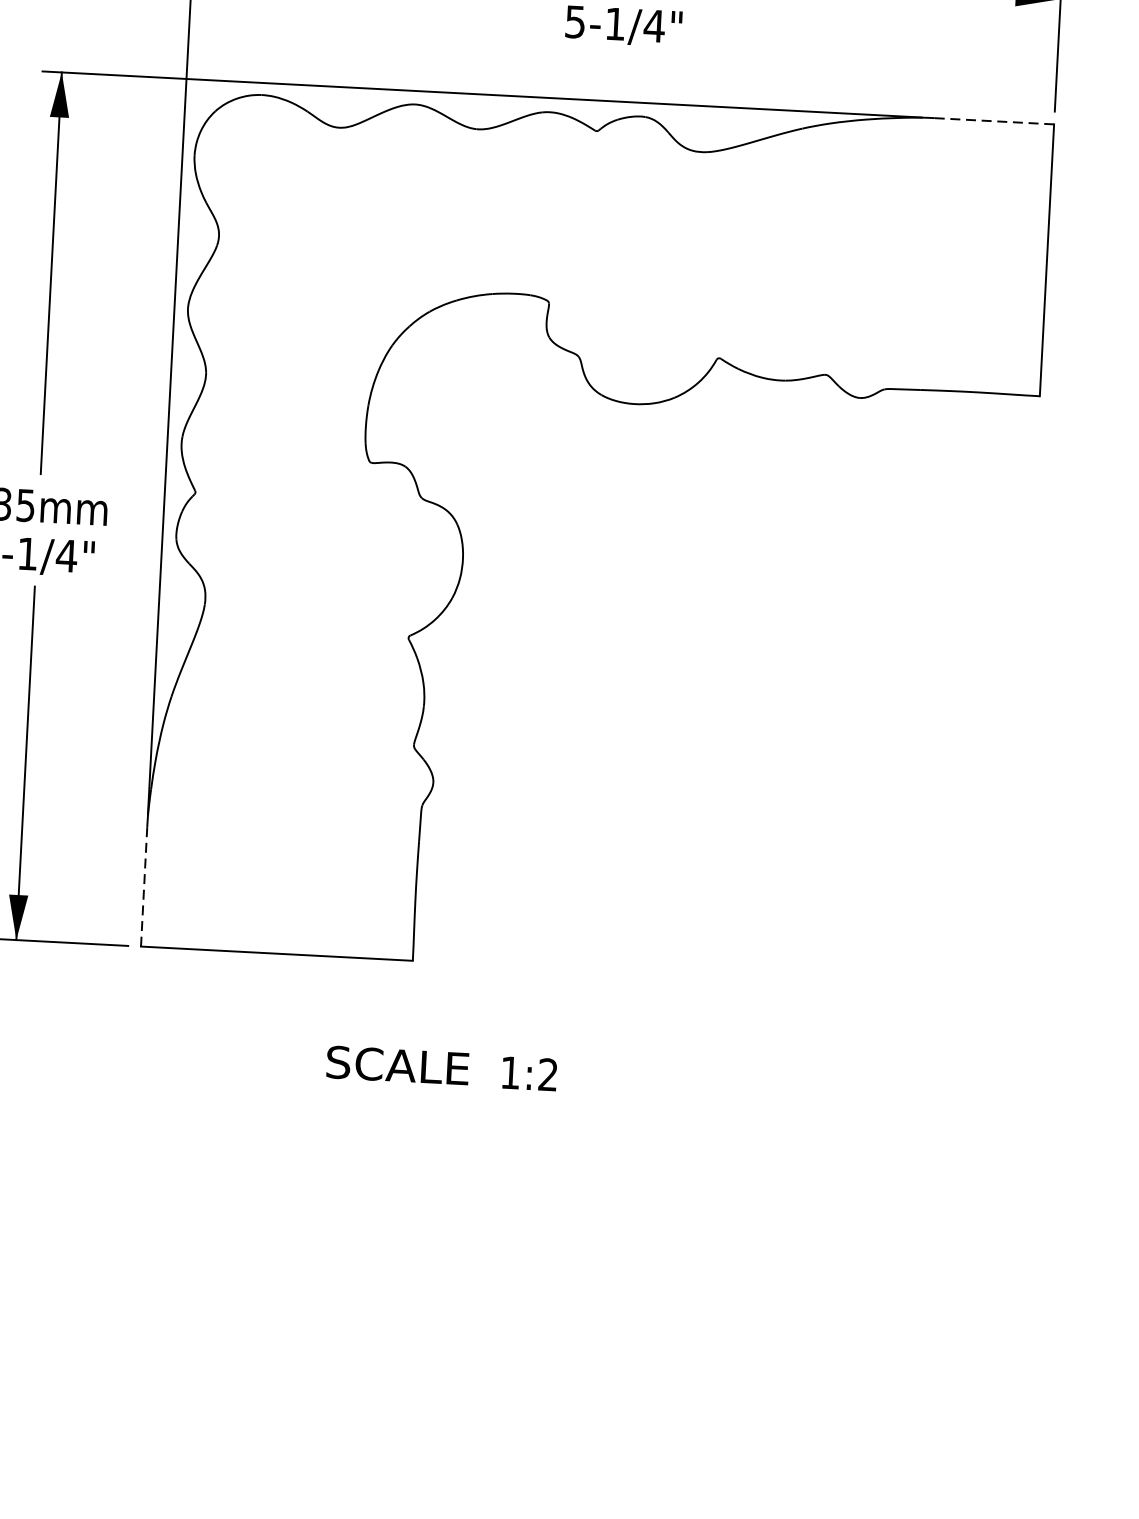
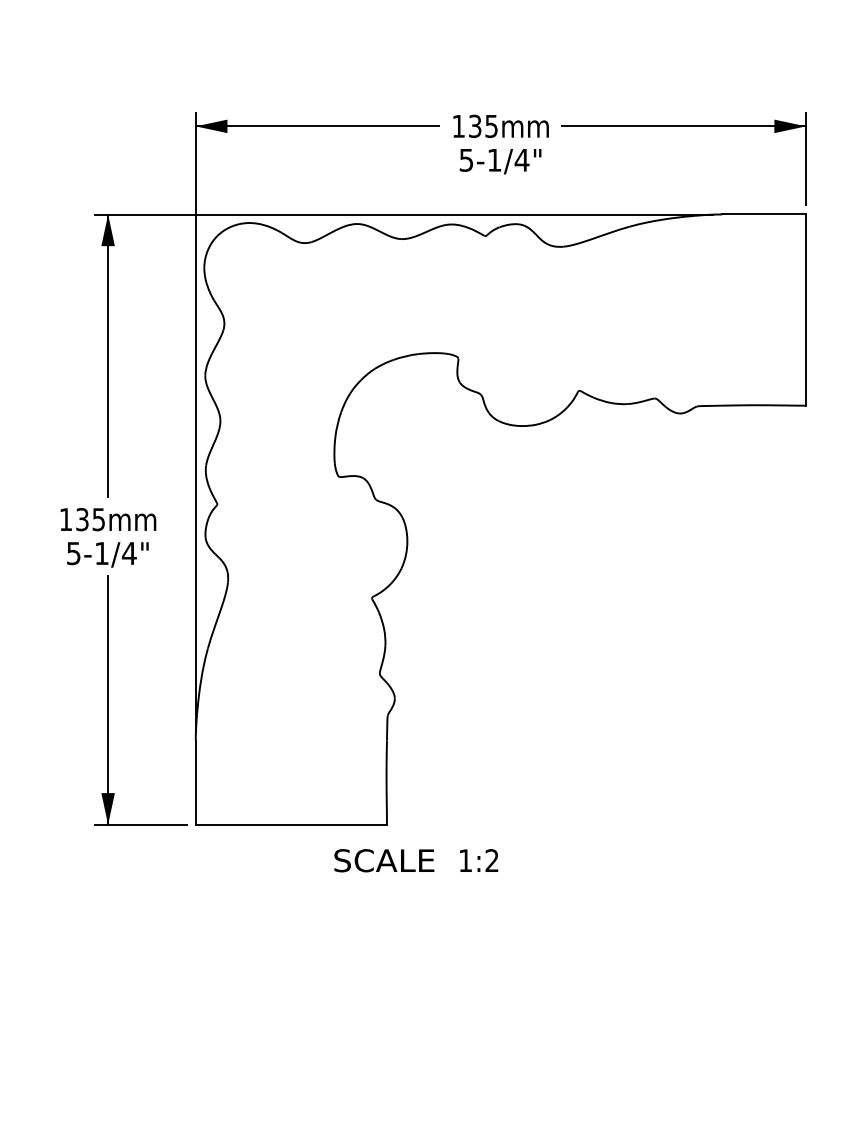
line: (995, 121) -> (764, 214), dashed -> solid
line: (143, 886) -> (195, 782), dashed -> solid
text: (398, 1065) -> (384, 860), moved
text: (530, 1073) -> (479, 860), moved

